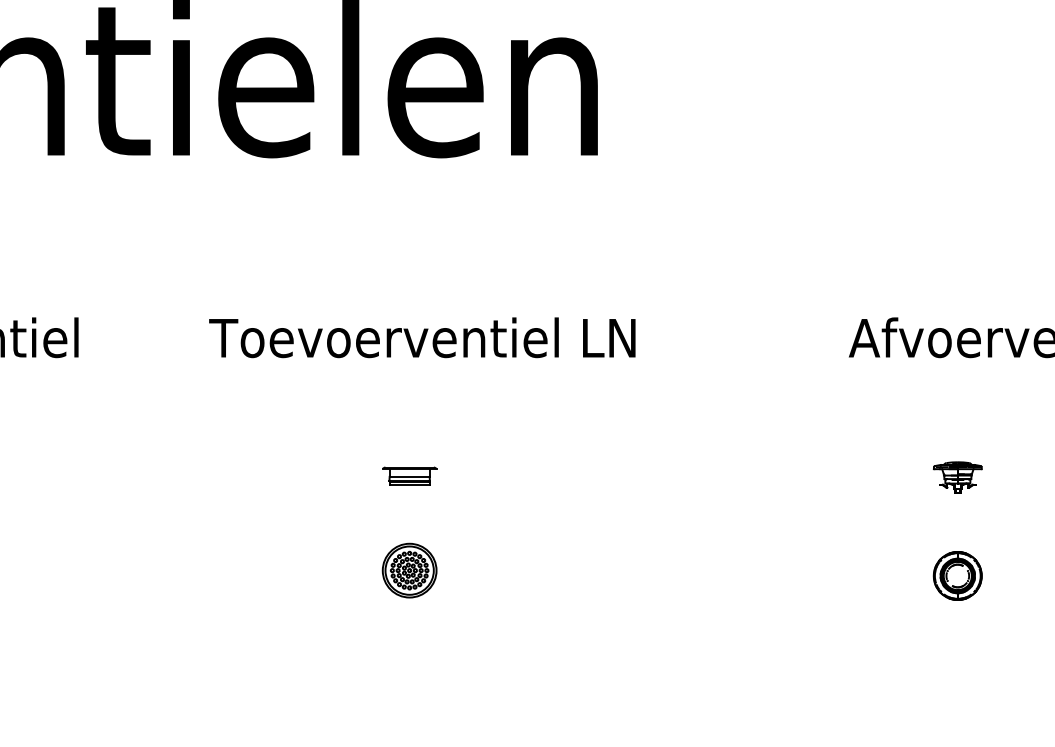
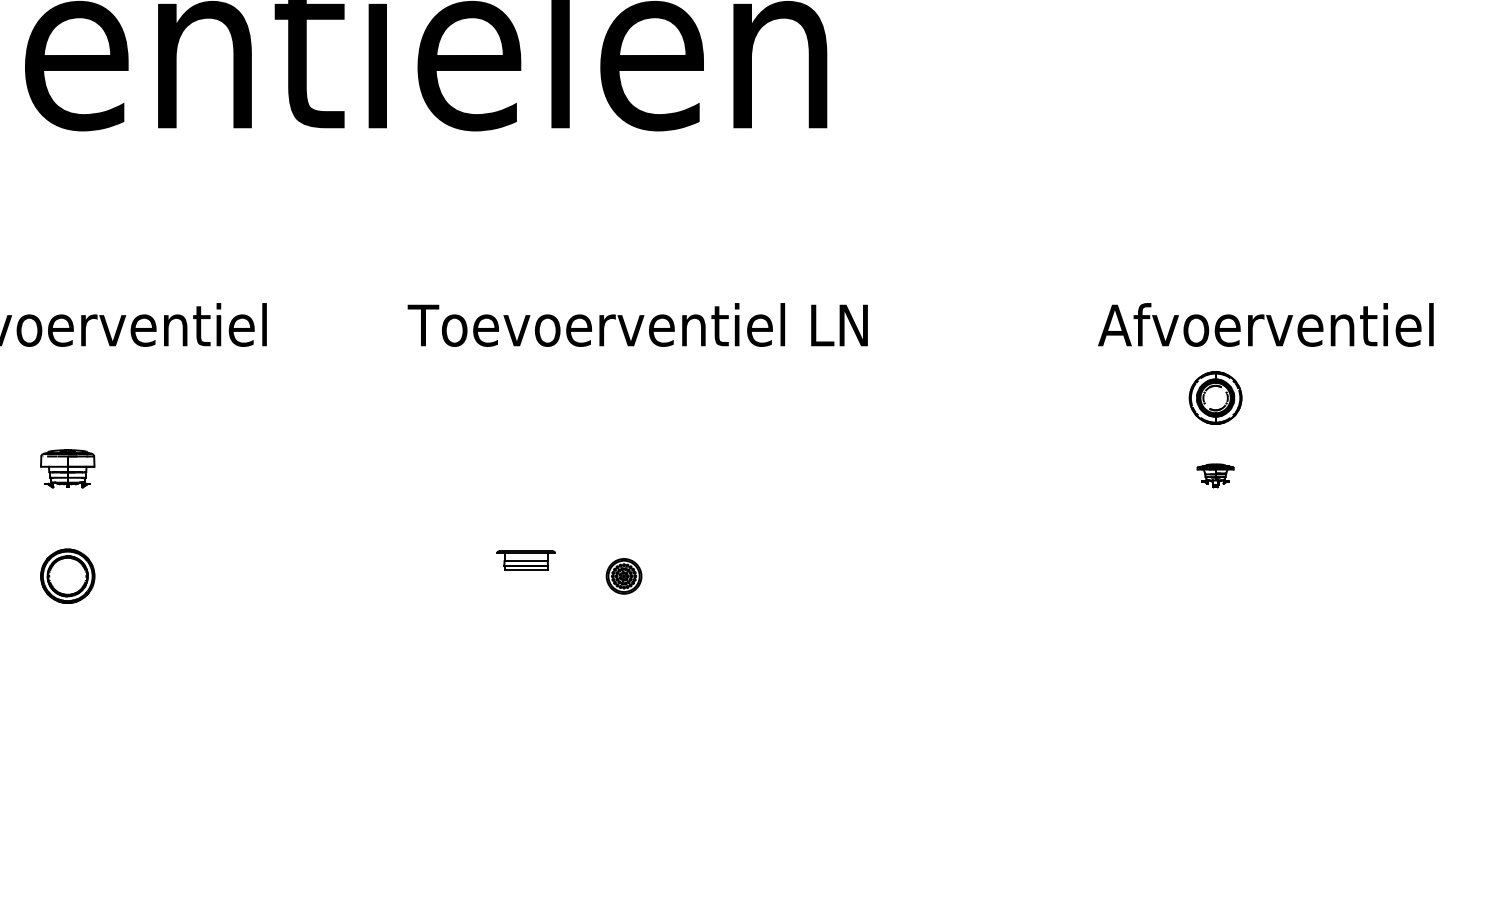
part: (409, 476) -> (525, 560), moved
part: (957, 477) -> (1215, 475), size x0.7
part: (409, 570) -> (623, 576), size x0.6
part: (957, 575) -> (1215, 397), moved

